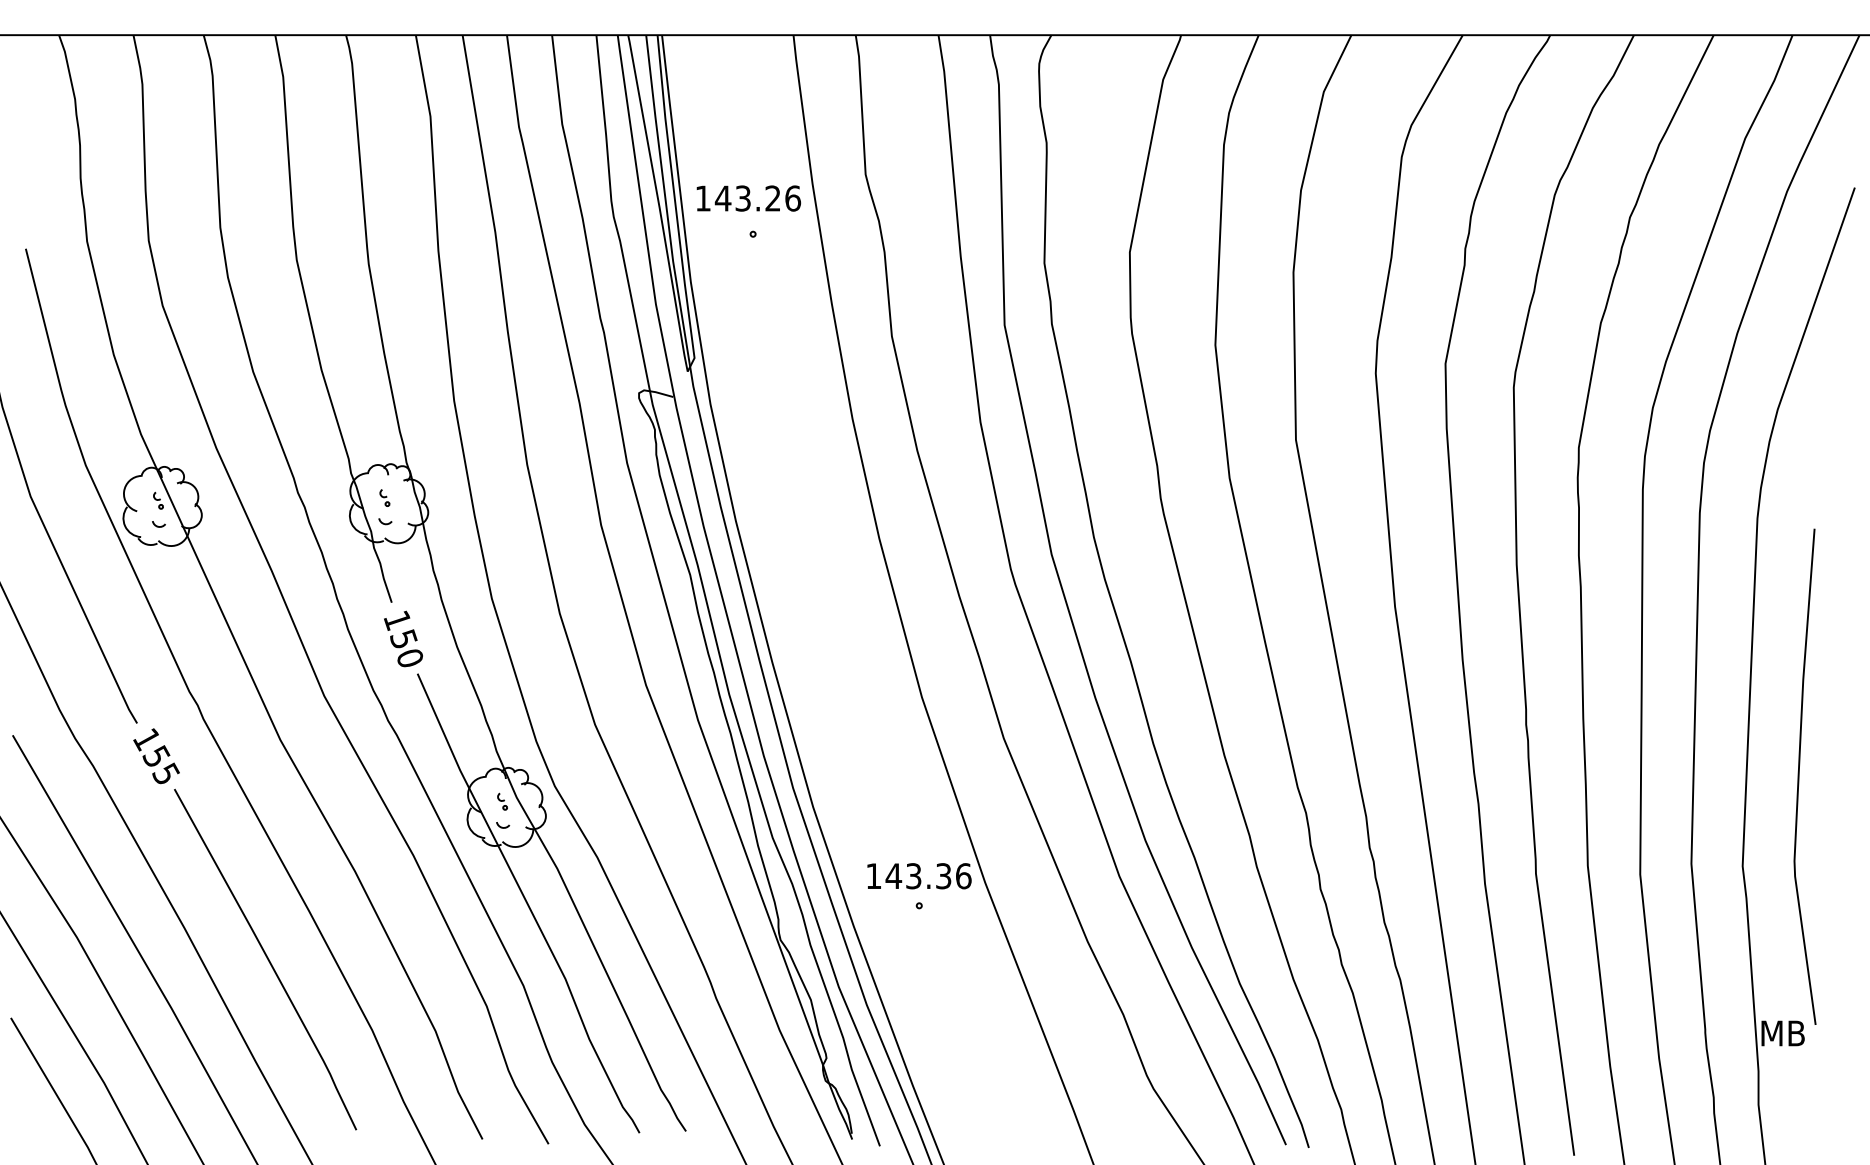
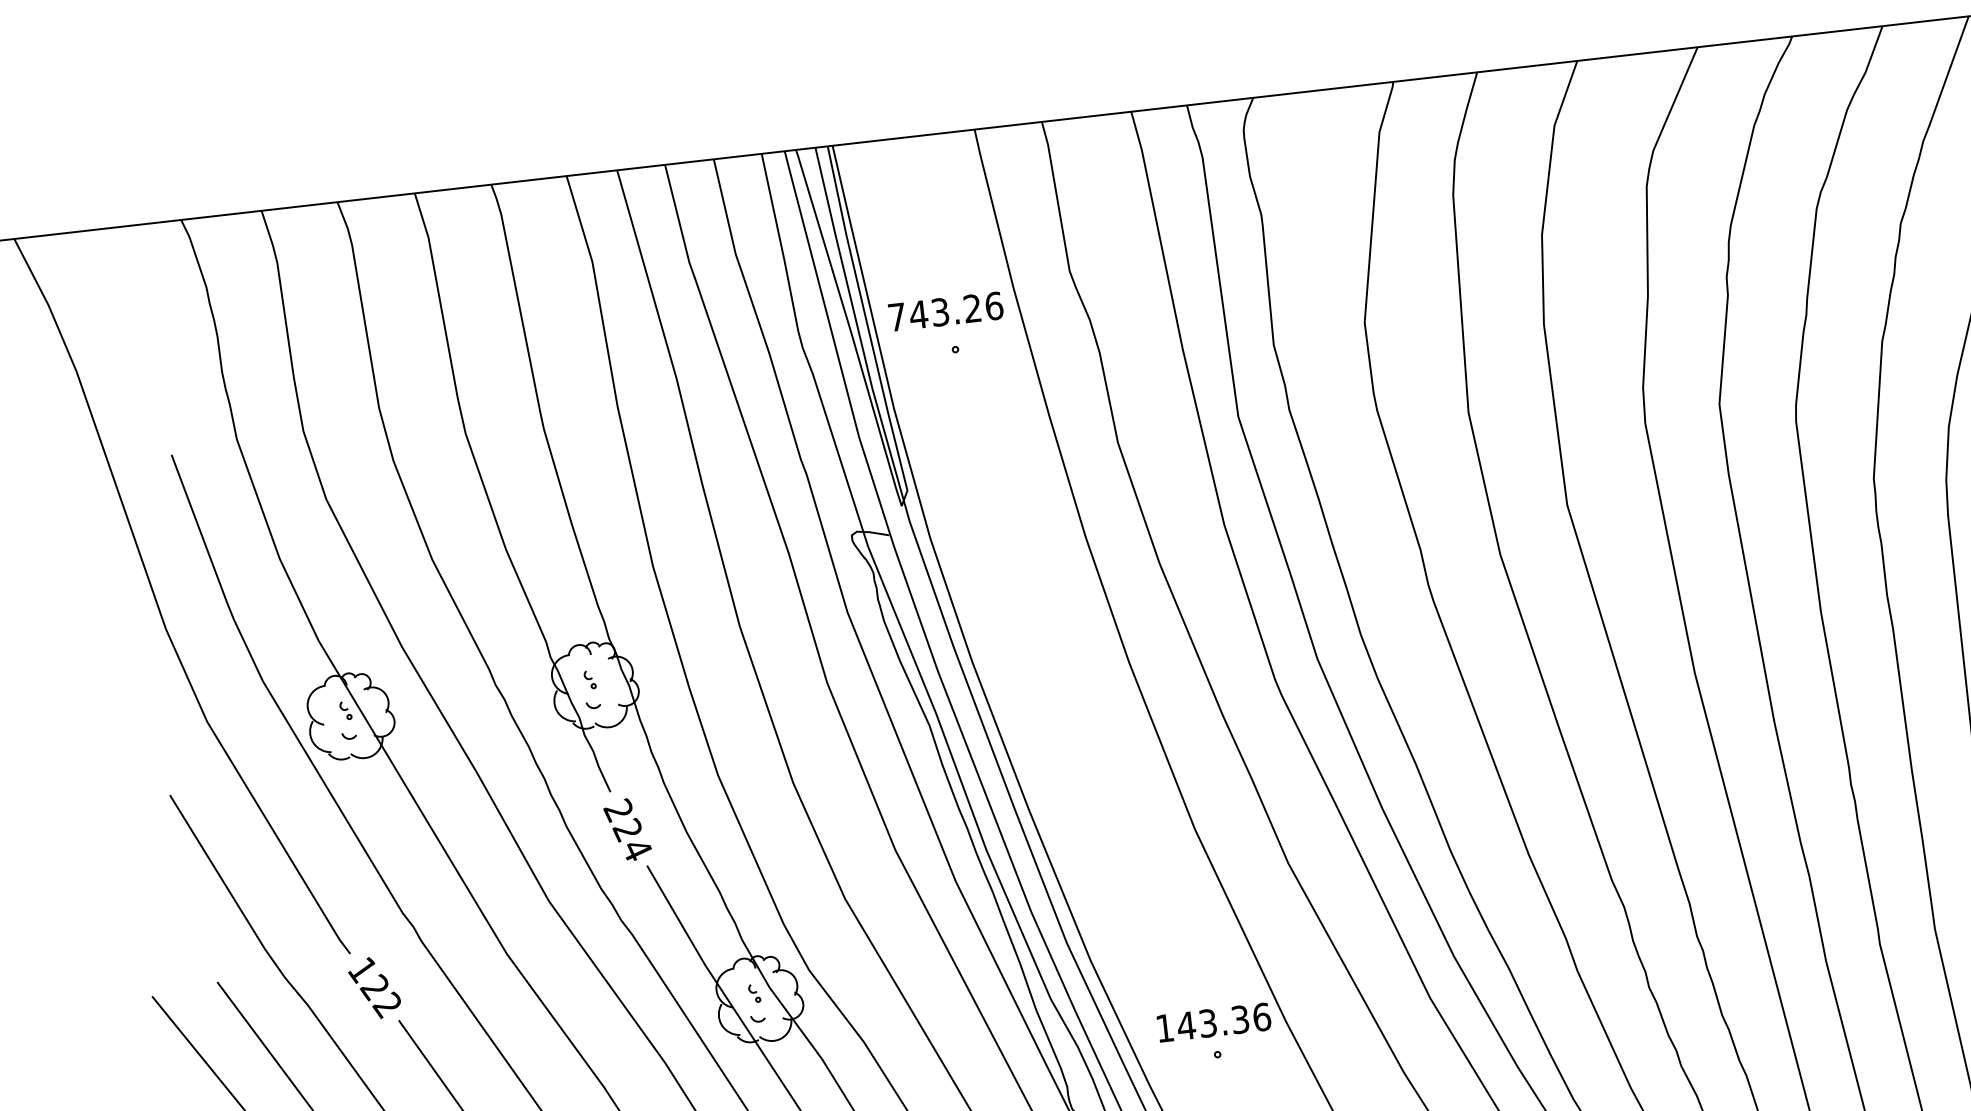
text: (703, 198) -> (897, 317), 143.26 -> 743.26
text: (403, 639) -> (627, 830), 150 -> 224
text: (160, 765) -> (380, 996), 155 -> 122

